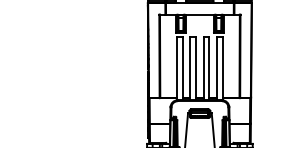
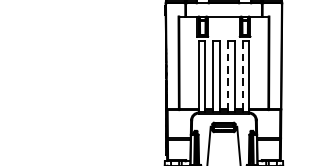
line: (203, 67) -> (227, 75), solid -> dashed
line: (216, 67) -> (242, 75), solid -> dashed

